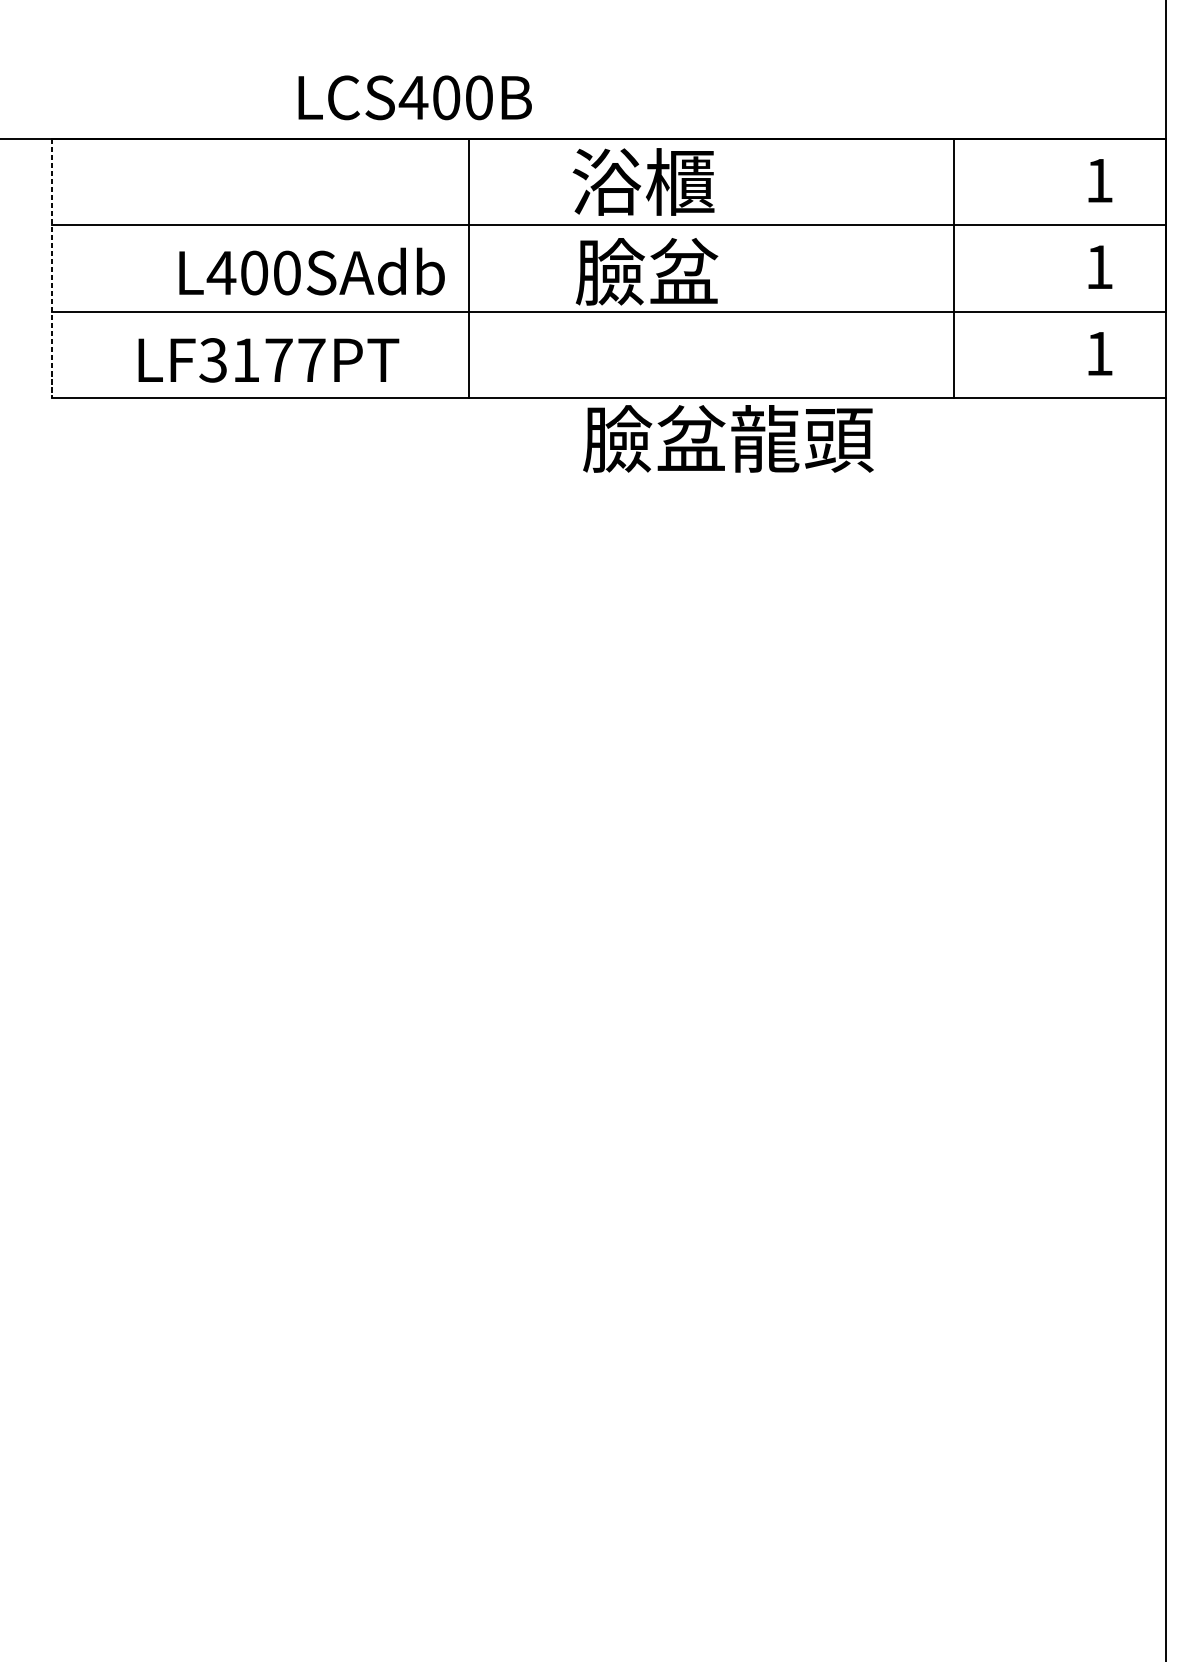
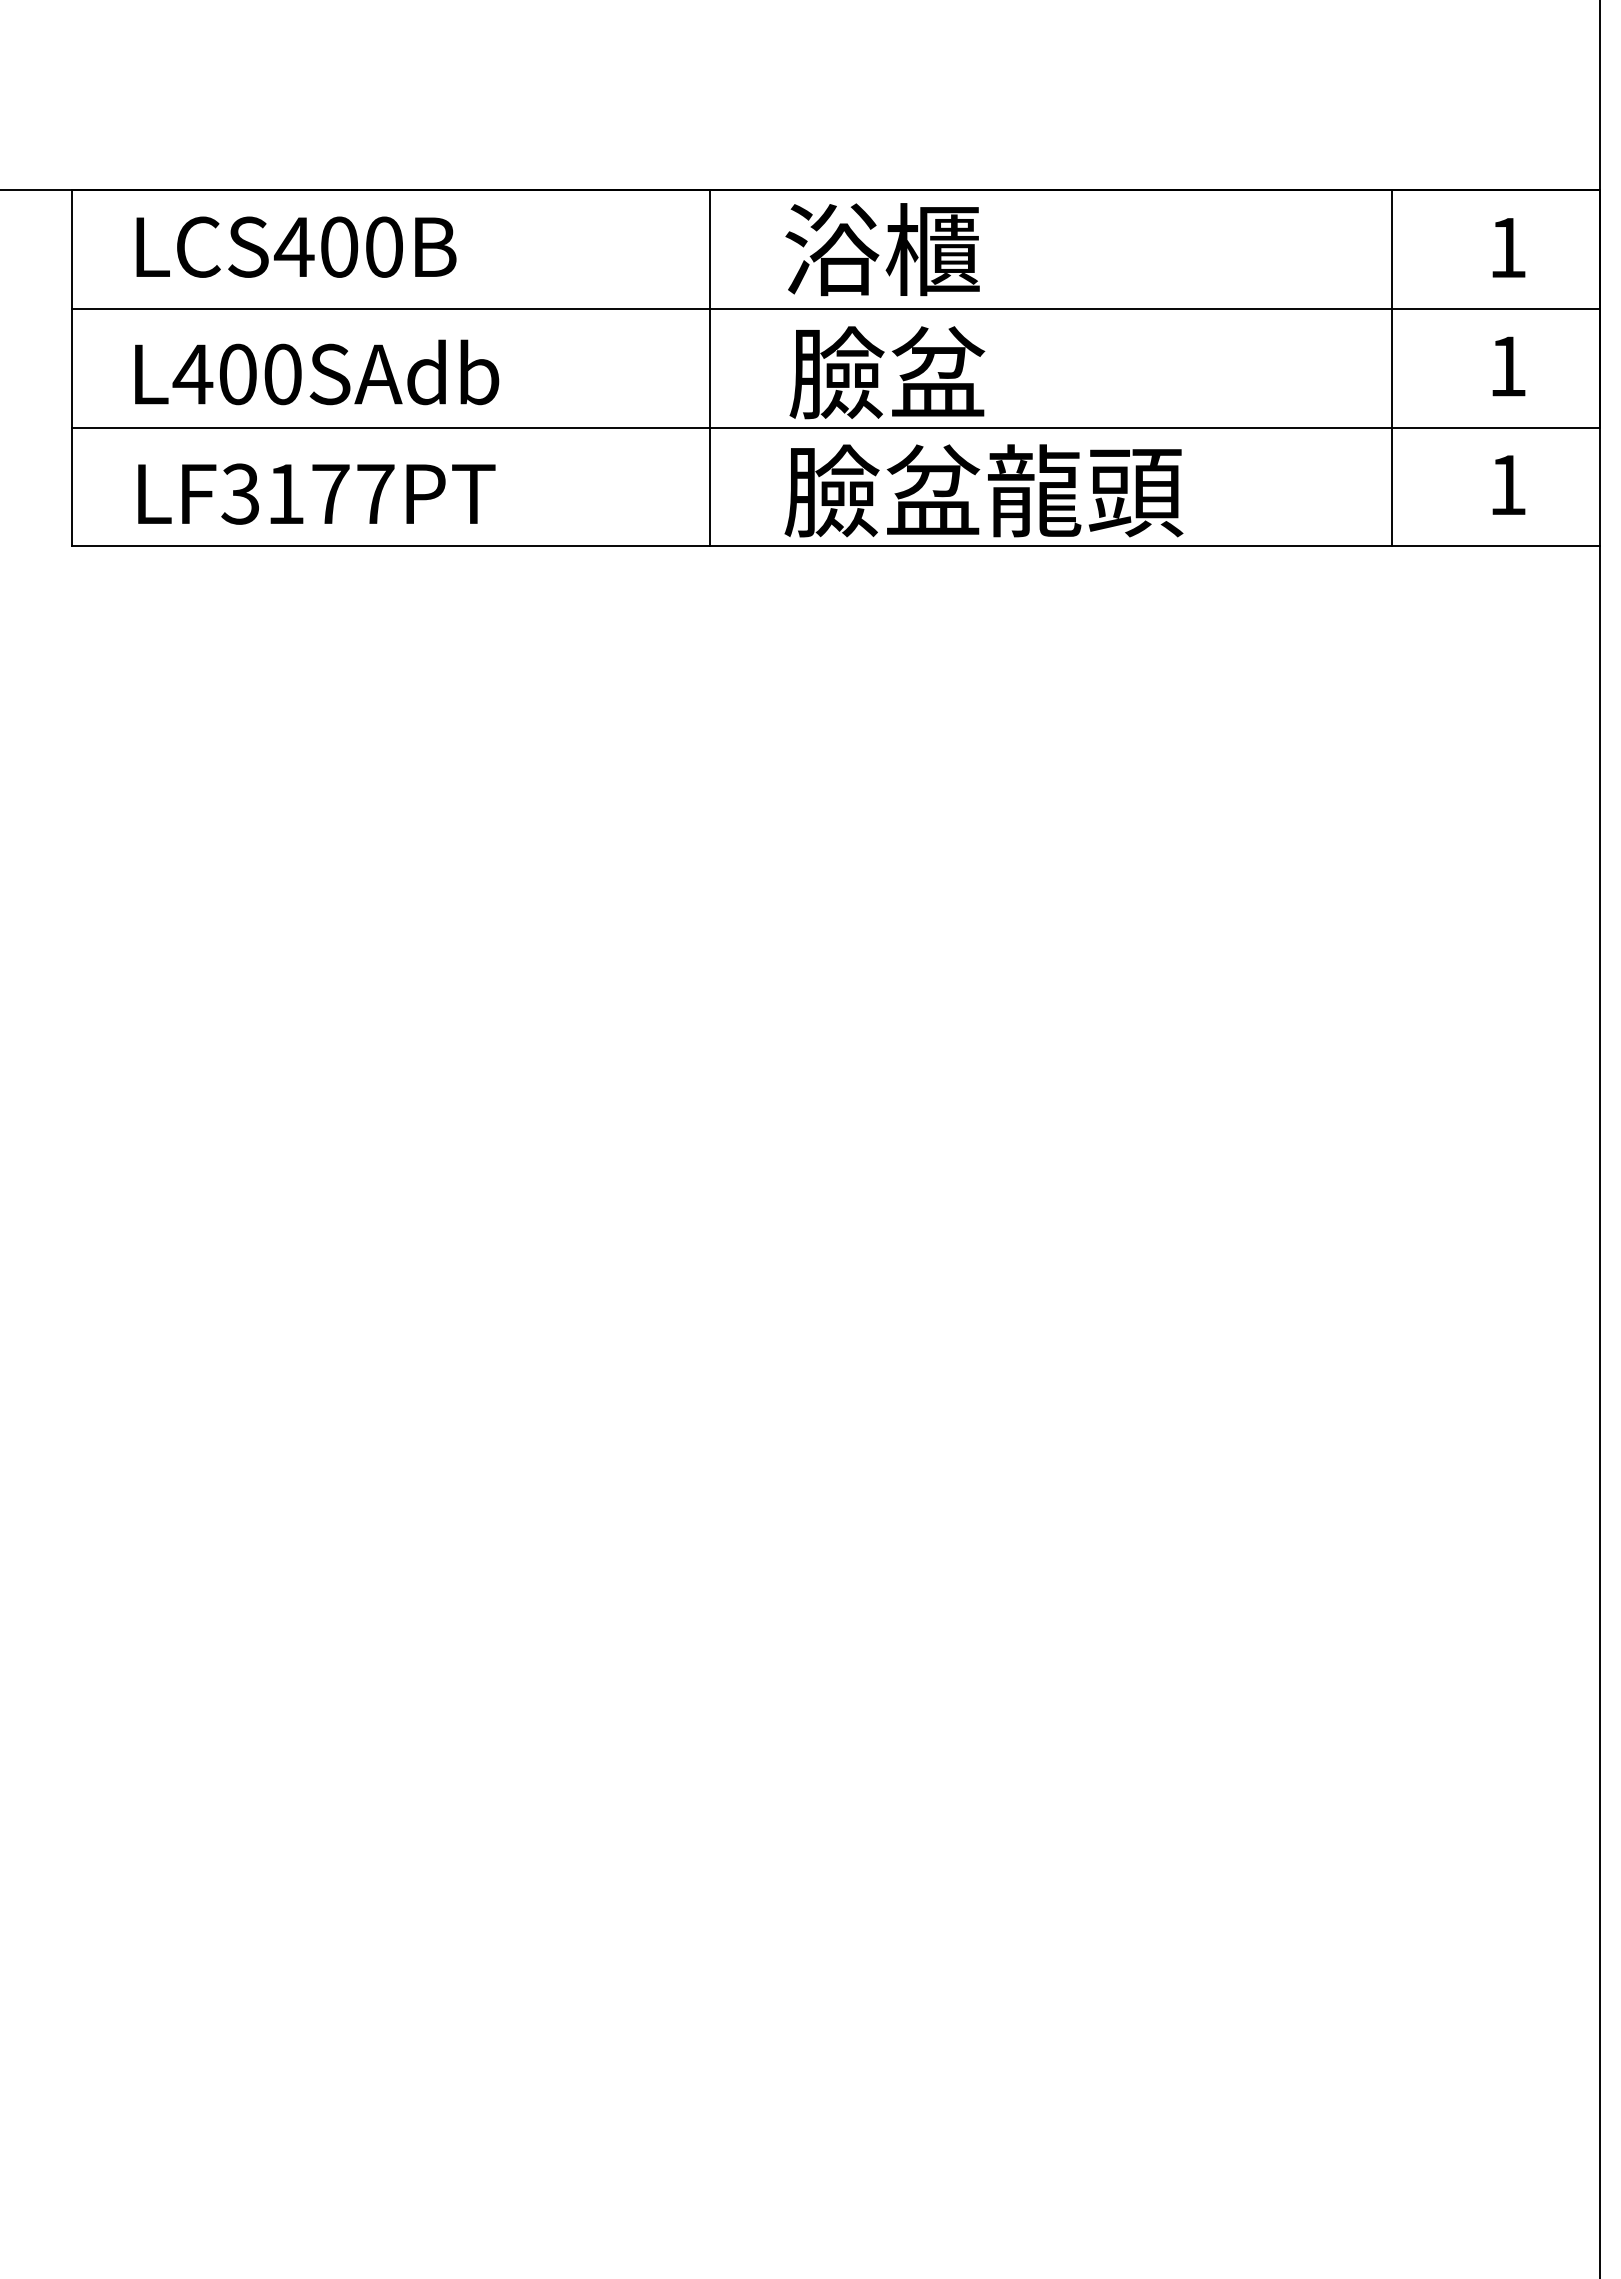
text: (415, 97) -> (296, 246), moved
line: (52, 268) -> (71, 368), dashed -> solid
line: (469, 268) -> (709, 368), moved
line: (953, 268) -> (1391, 368), moved
text: (312, 271) -> (317, 372), moved
text: (268, 359) -> (316, 493), moved
text: (728, 438) -> (983, 490), moved

